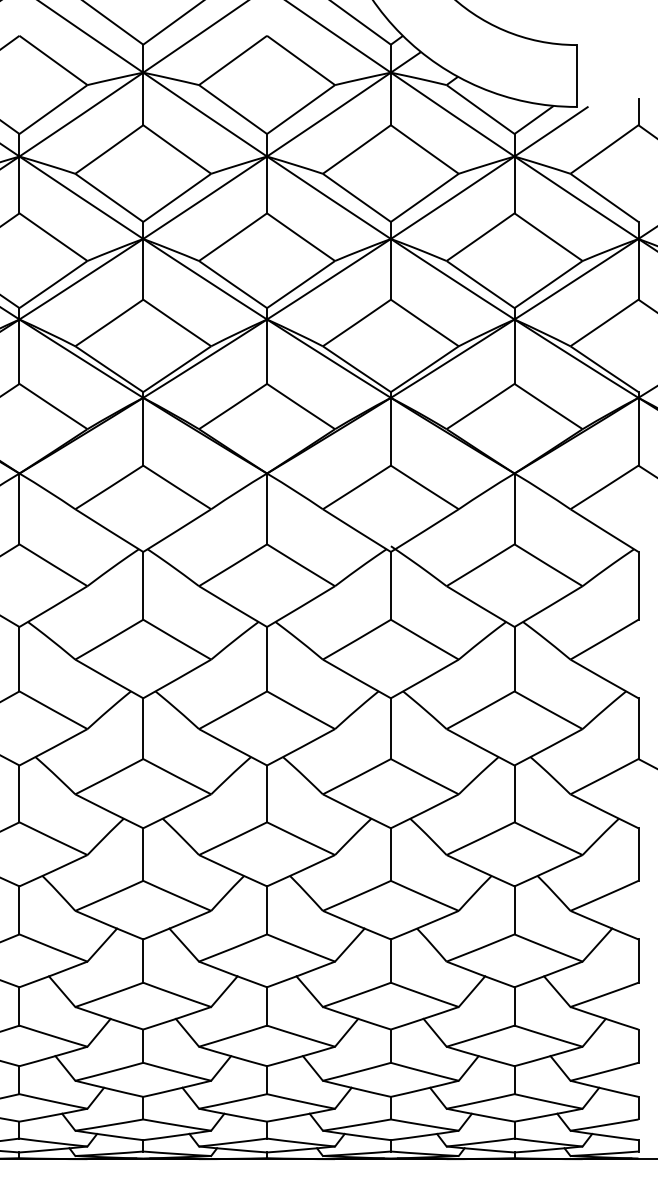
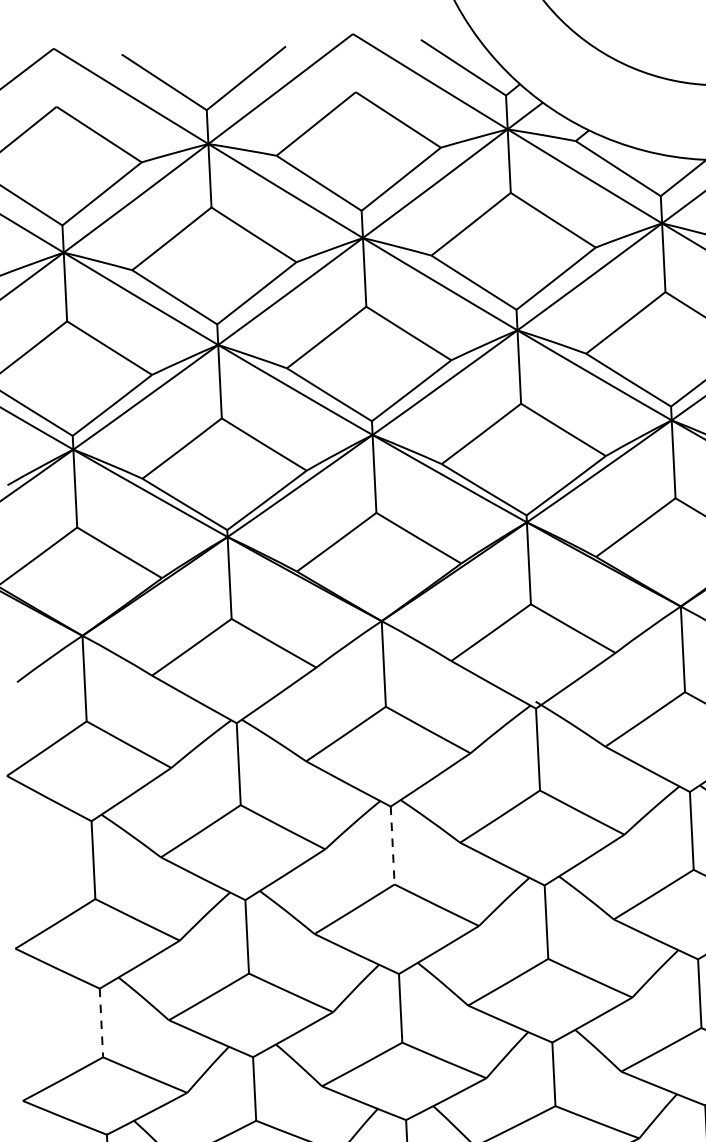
line: (267, 659) -> (393, 845), solid -> dashed
line: (19, 794) -> (101, 1023), solid -> dashed

